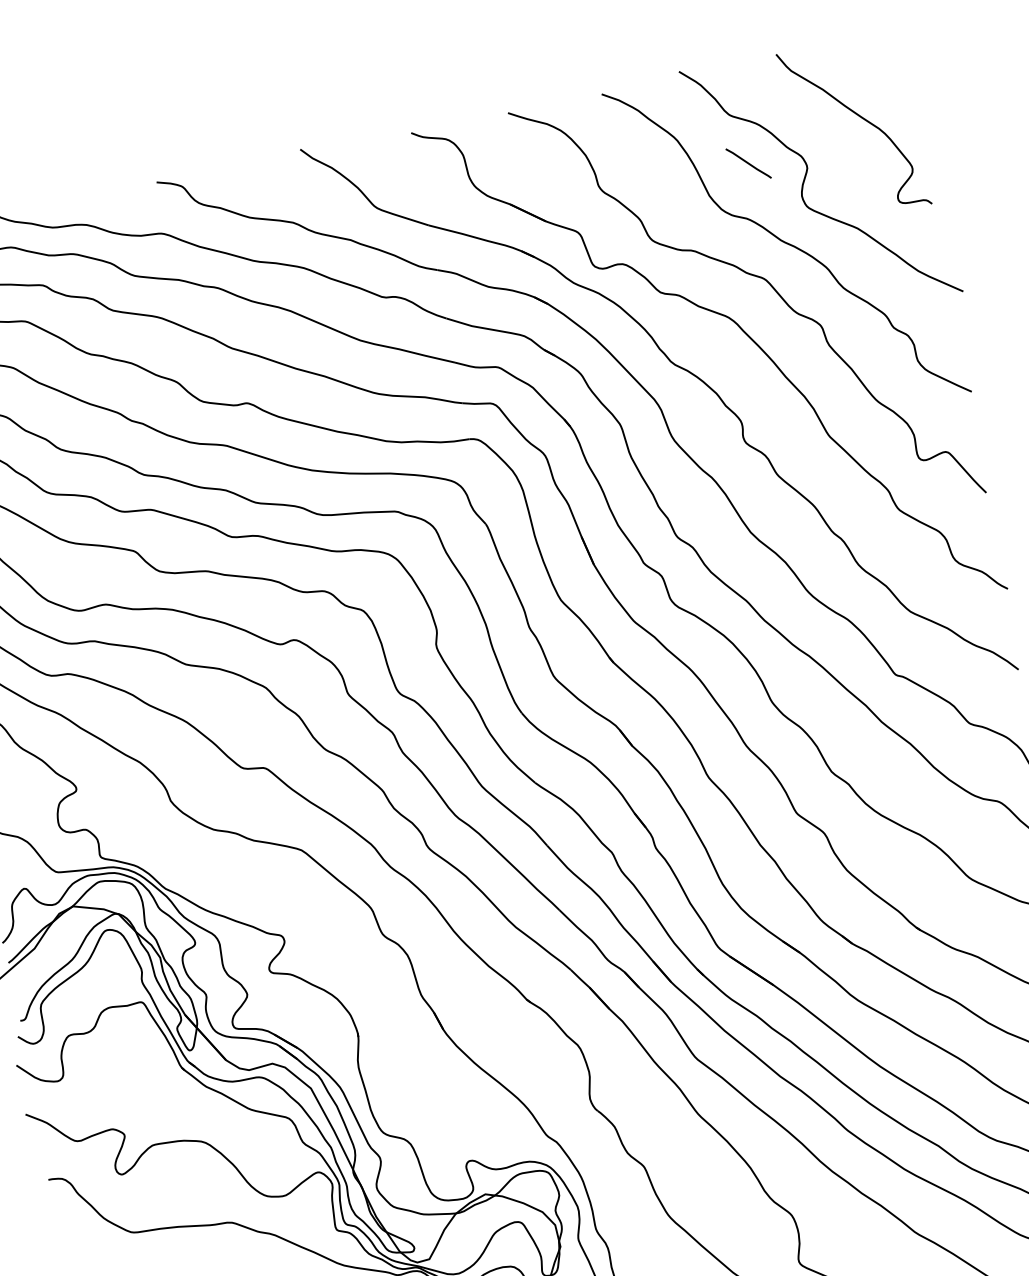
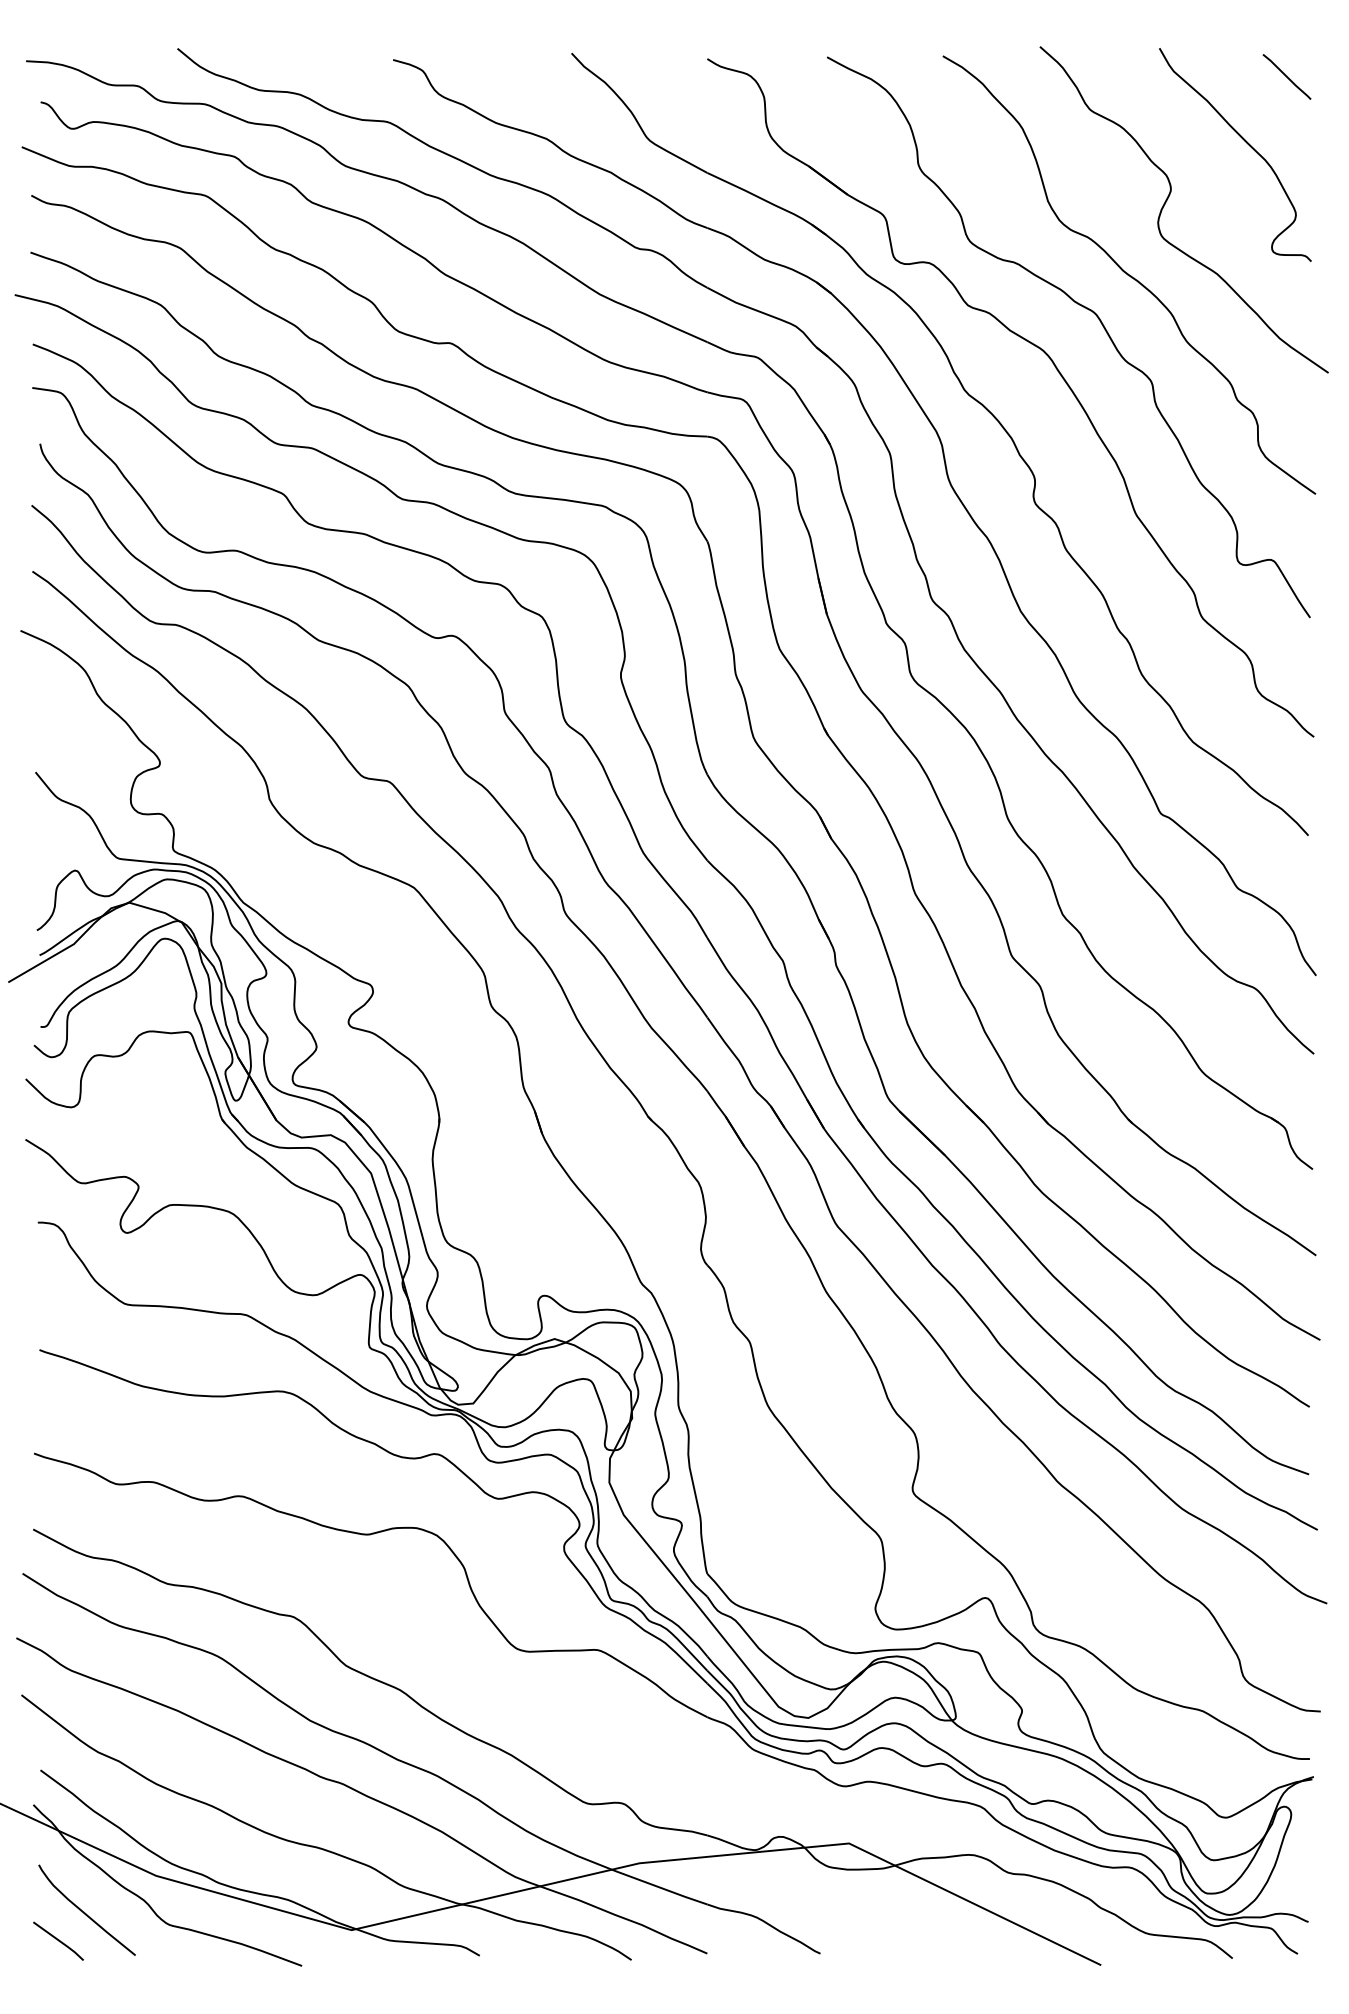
line: (748, 163) -> (1286, 76), moved

